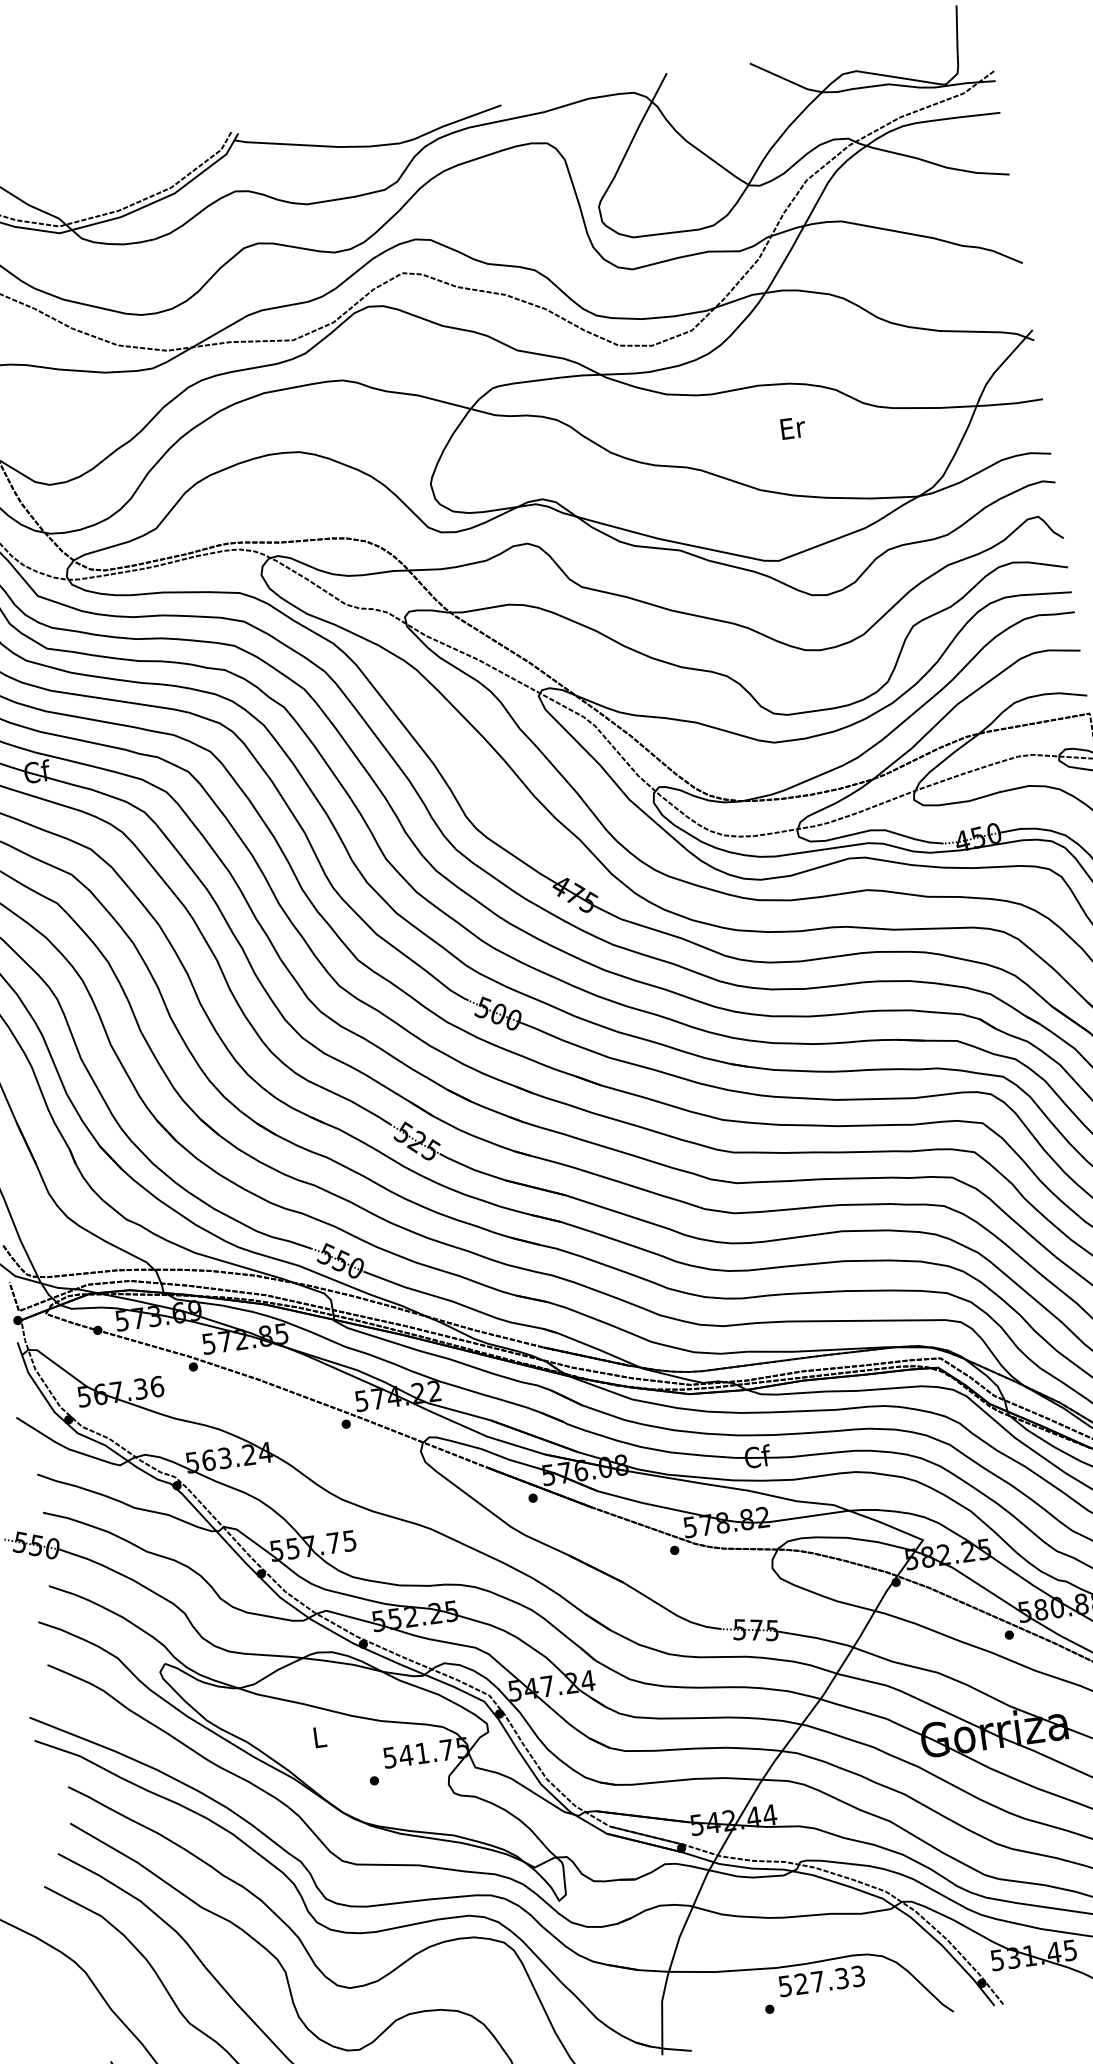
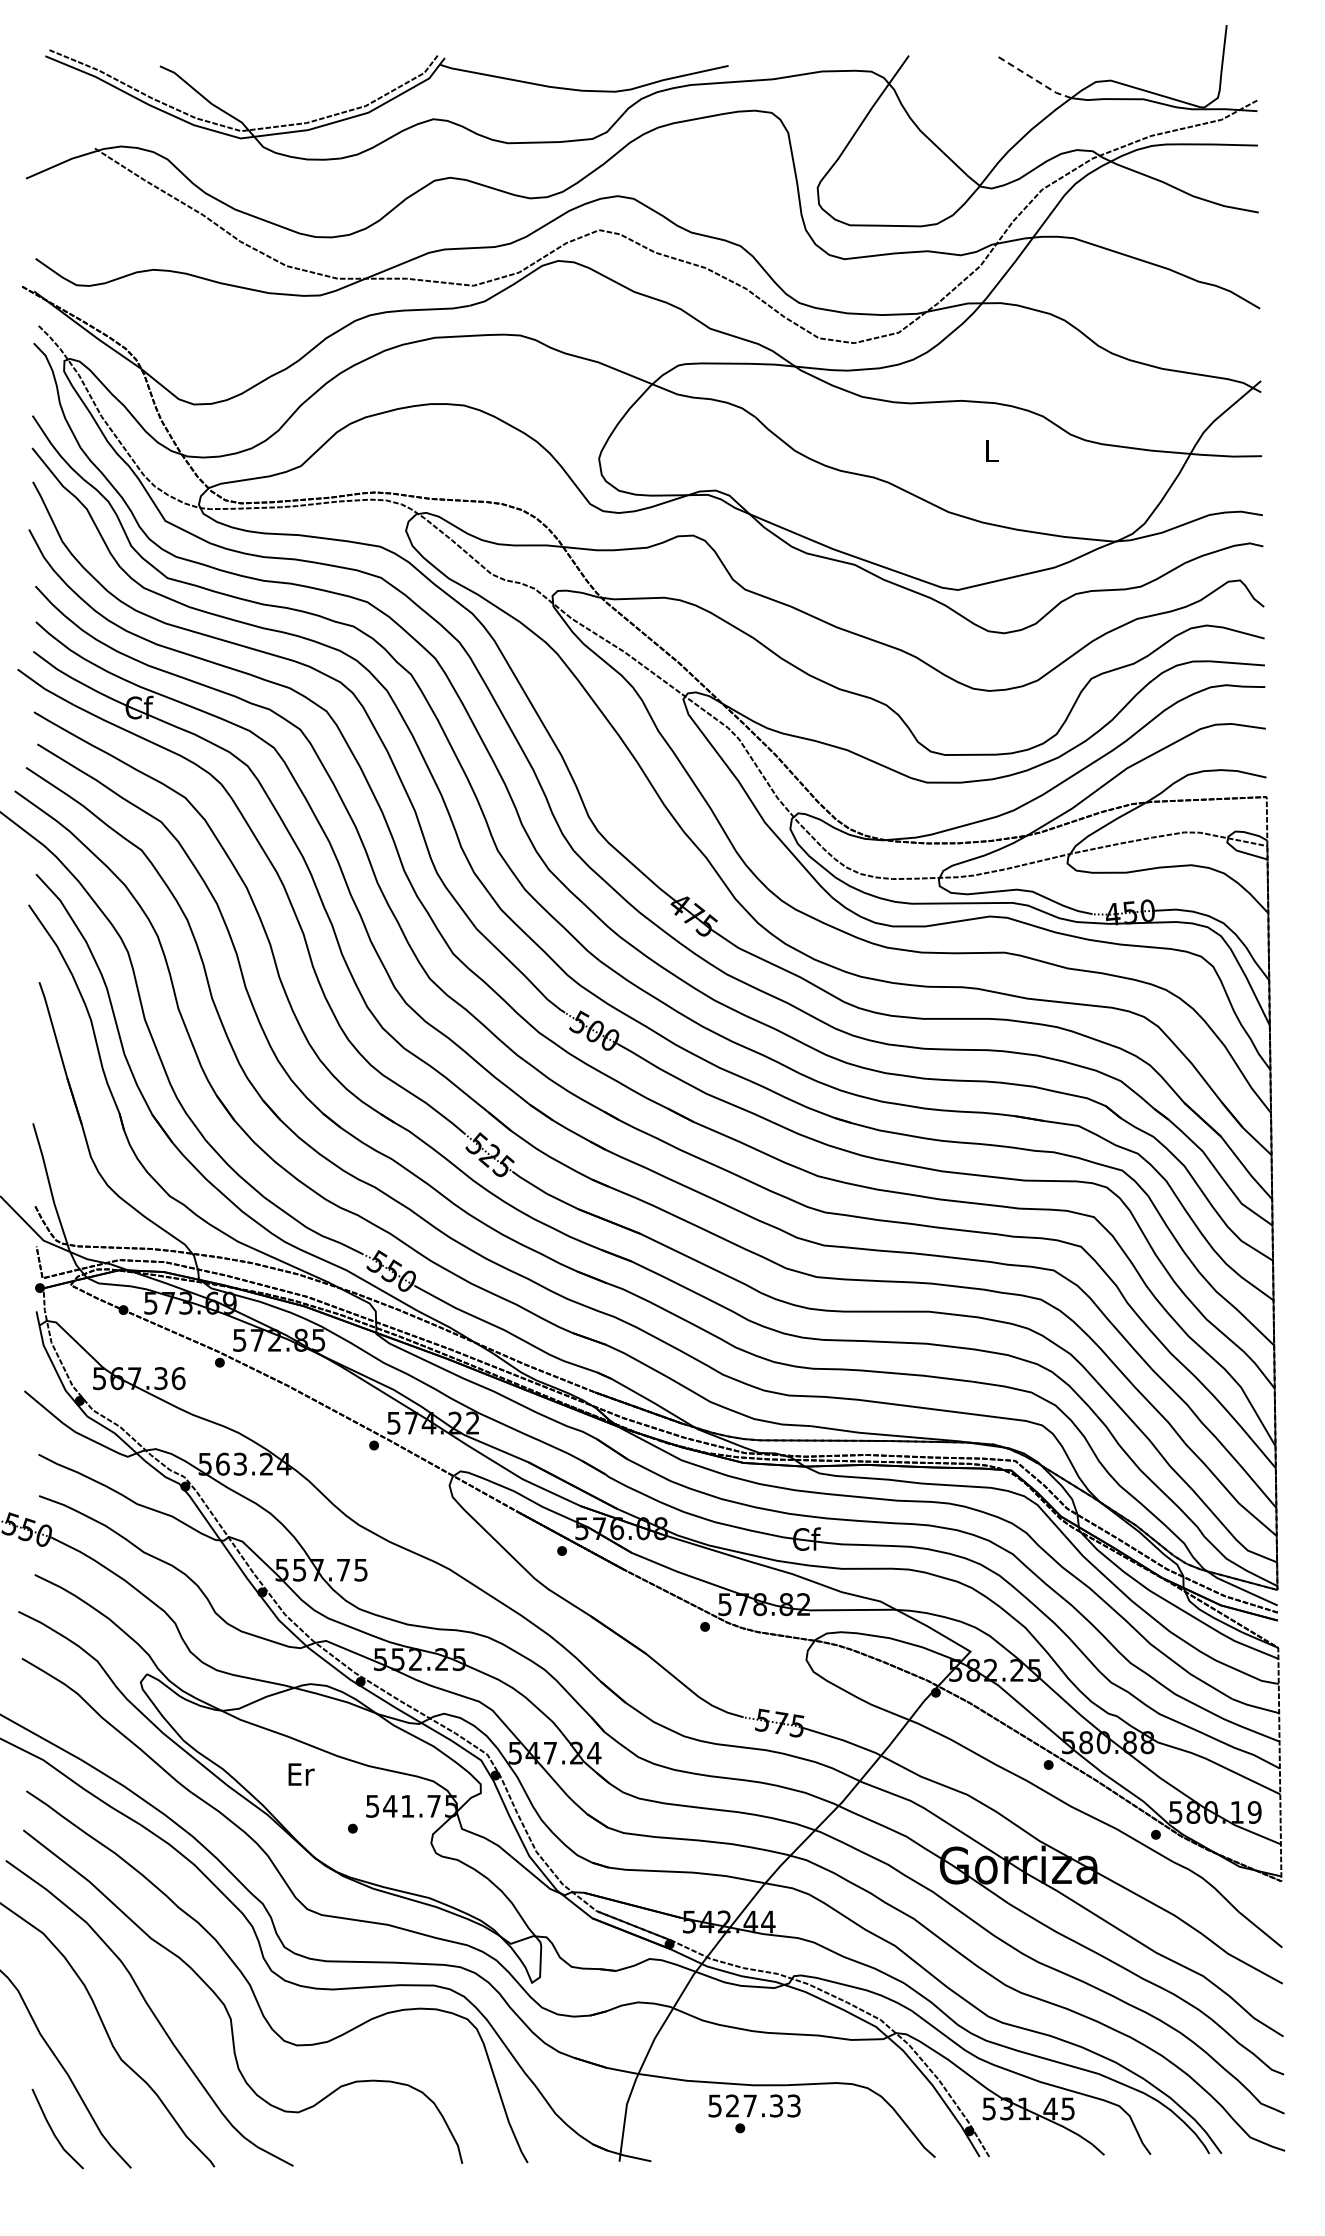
line: (786, 79) -> (1035, 79), solid -> dashed
text: (793, 427) -> (992, 450), Er -> L
text: (320, 1737) -> (301, 1774), L -> Er
text: (821, 1980) -> (754, 2105), moved

